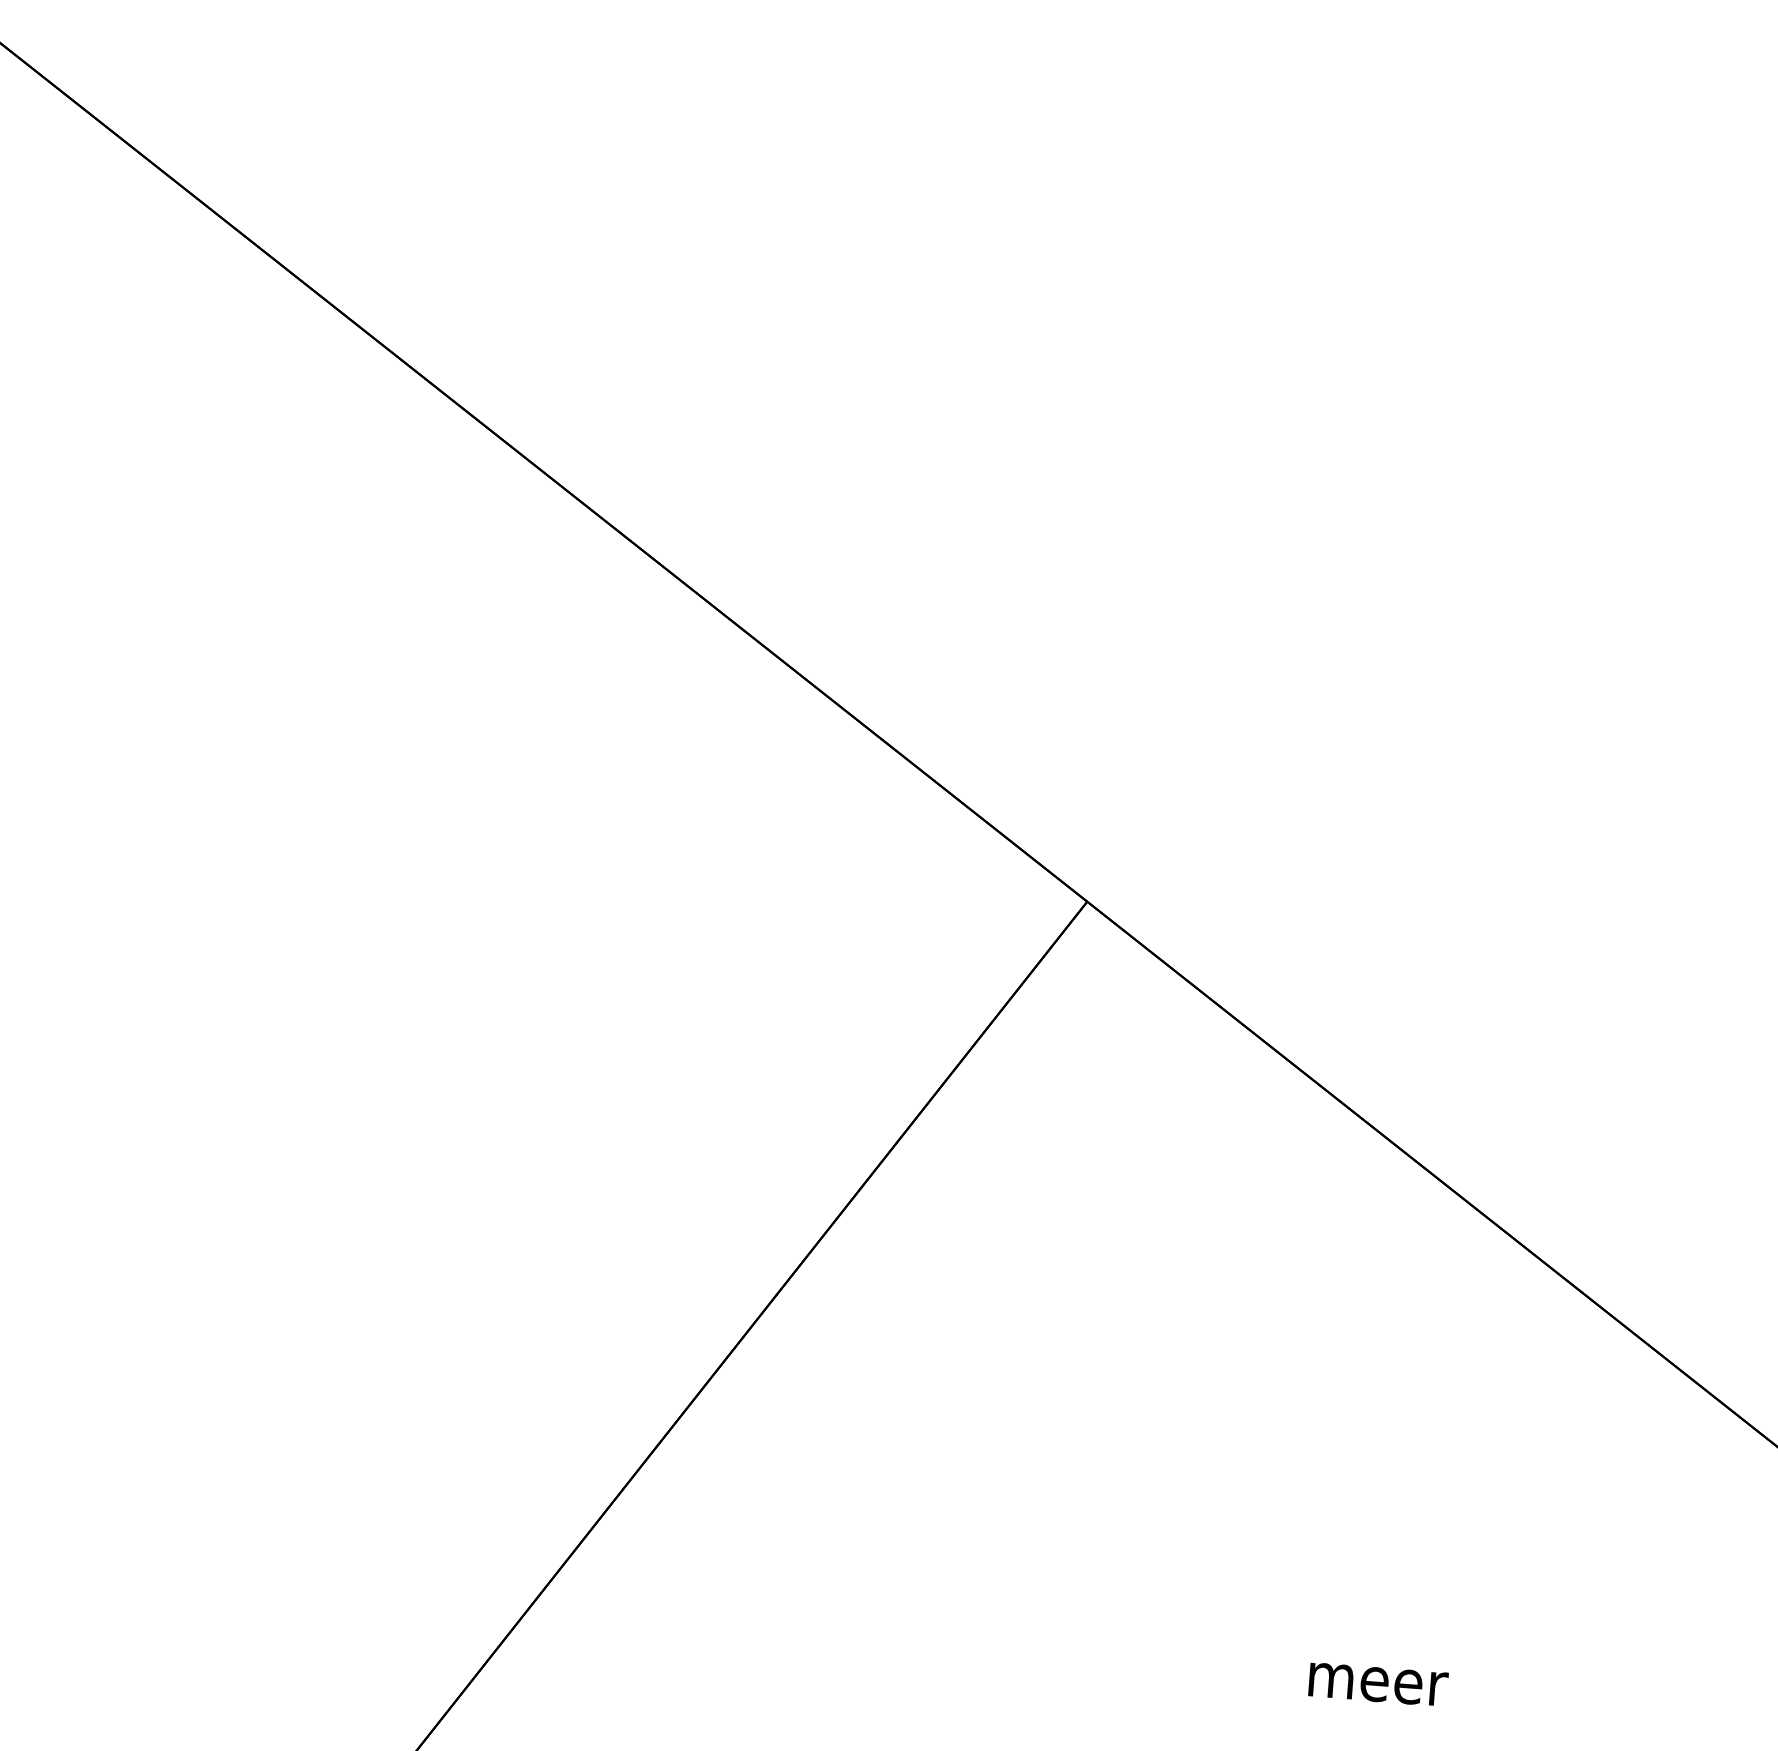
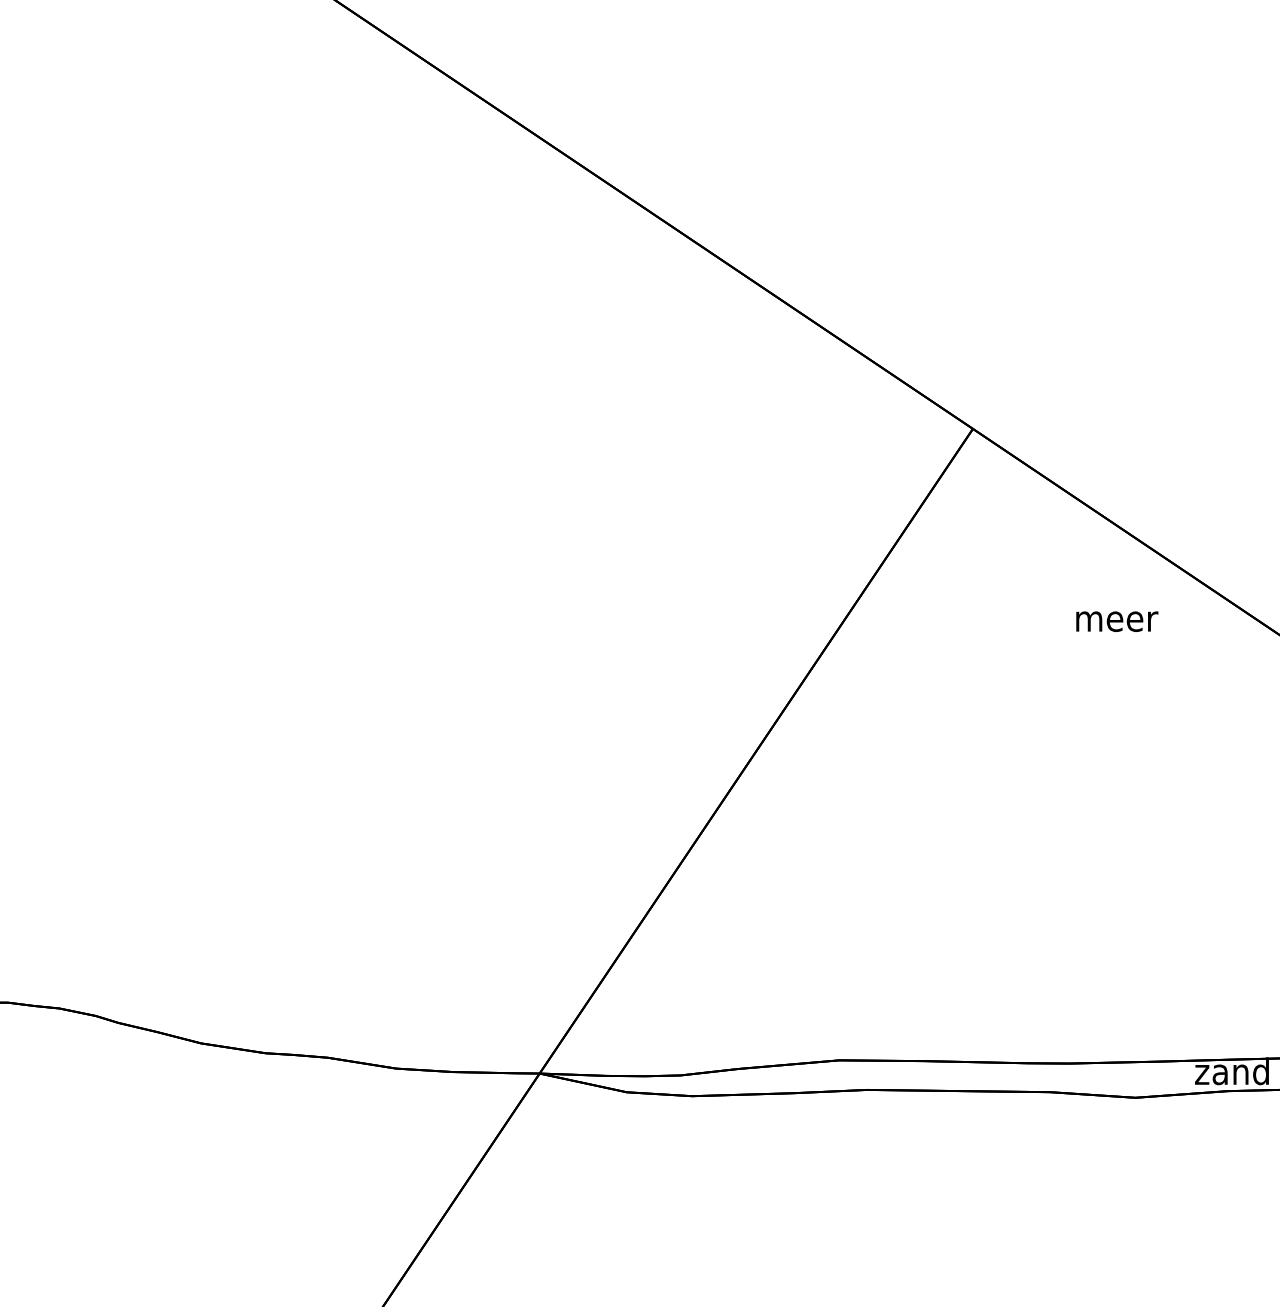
text: (1378, 1684) -> (1117, 621), moved

